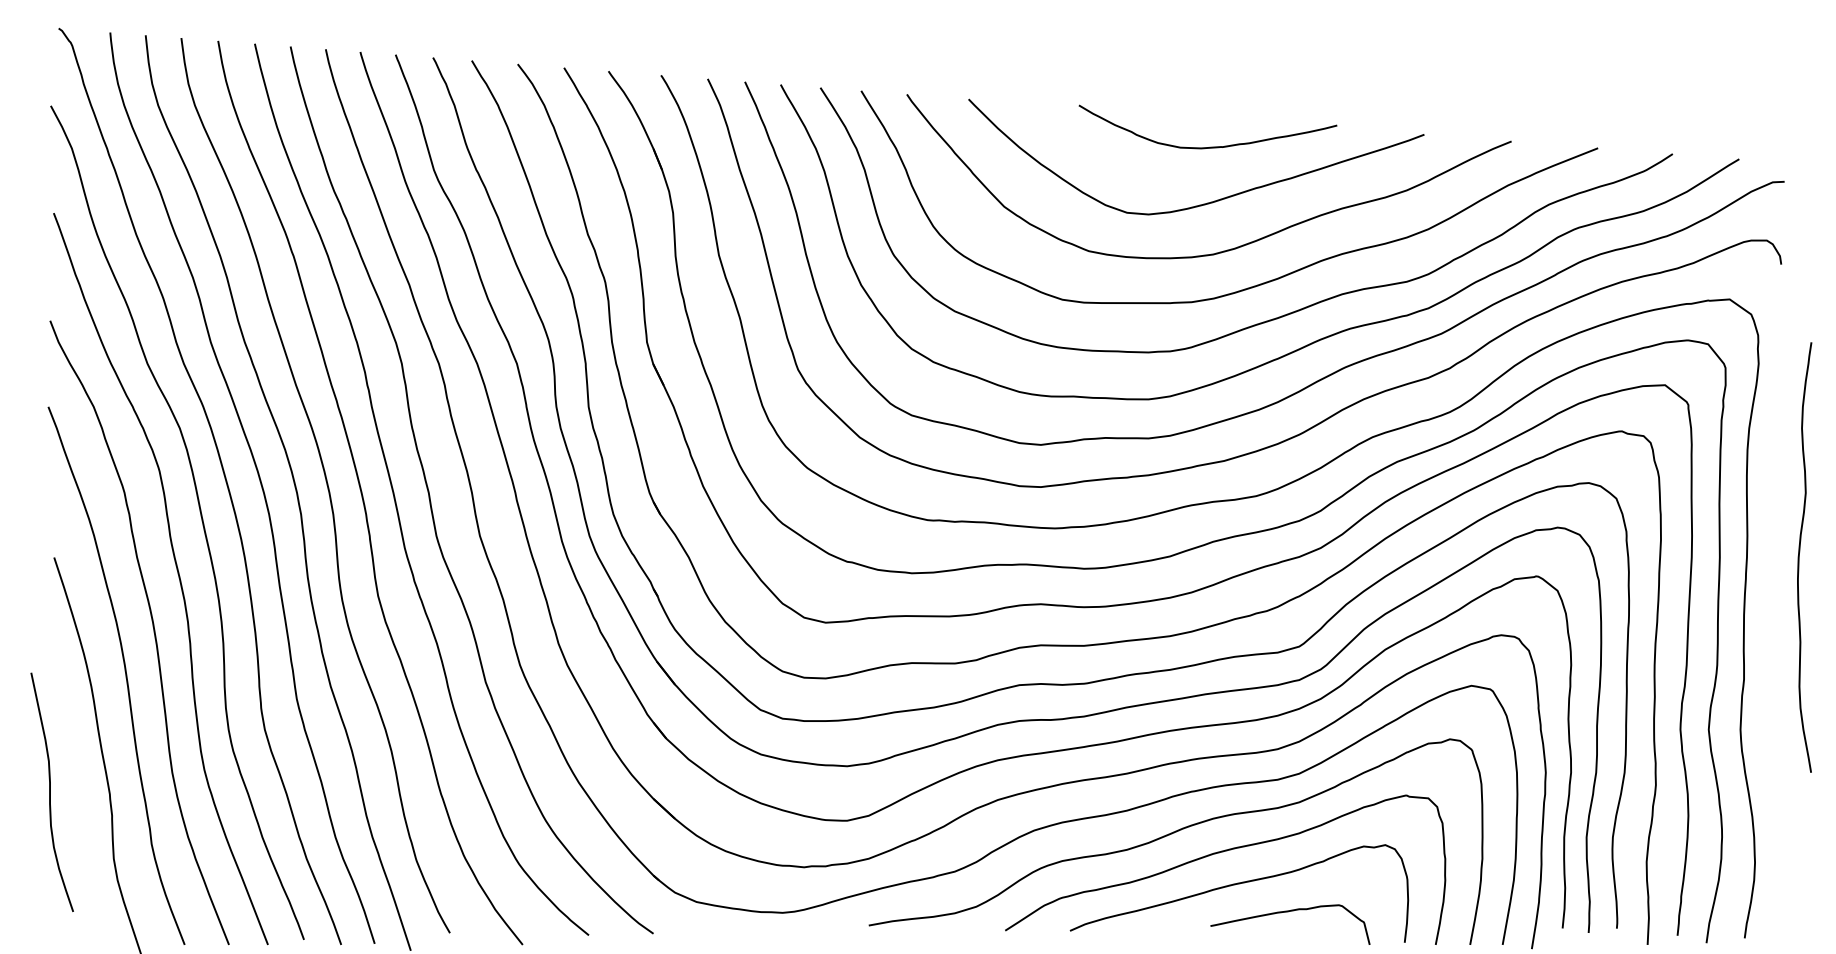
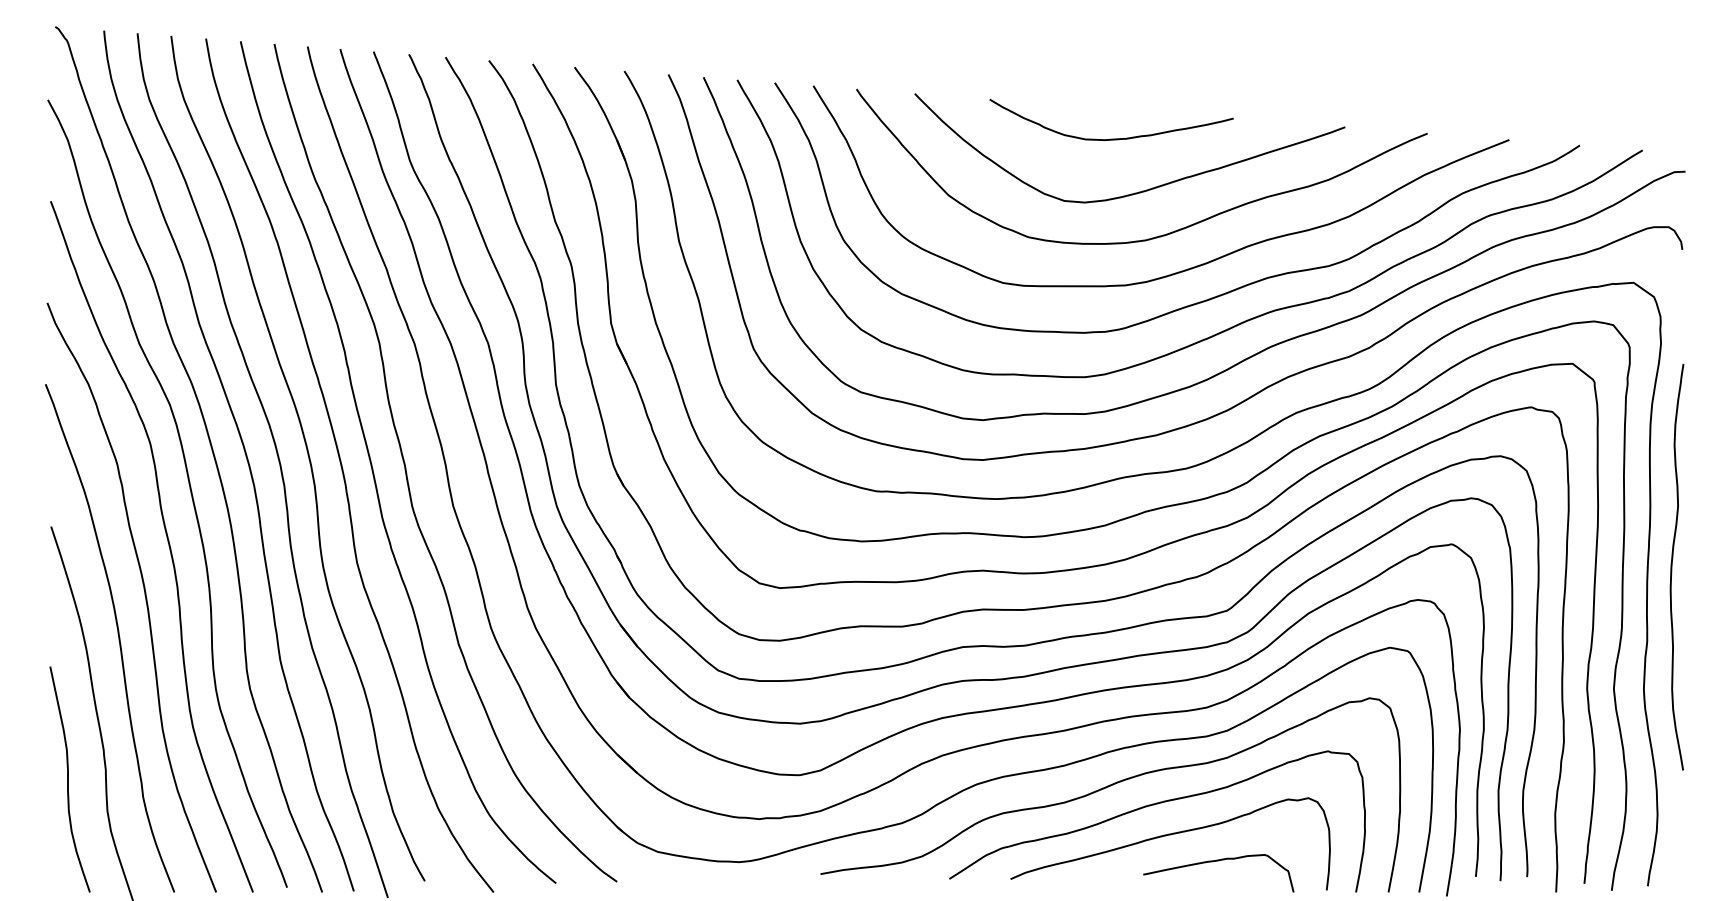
curve: (1210, 146) -> (1113, 138), moved
curve: (1799, 557) -> (1672, 567), moved
curve: (50, 791) -> (68, 778), moved

